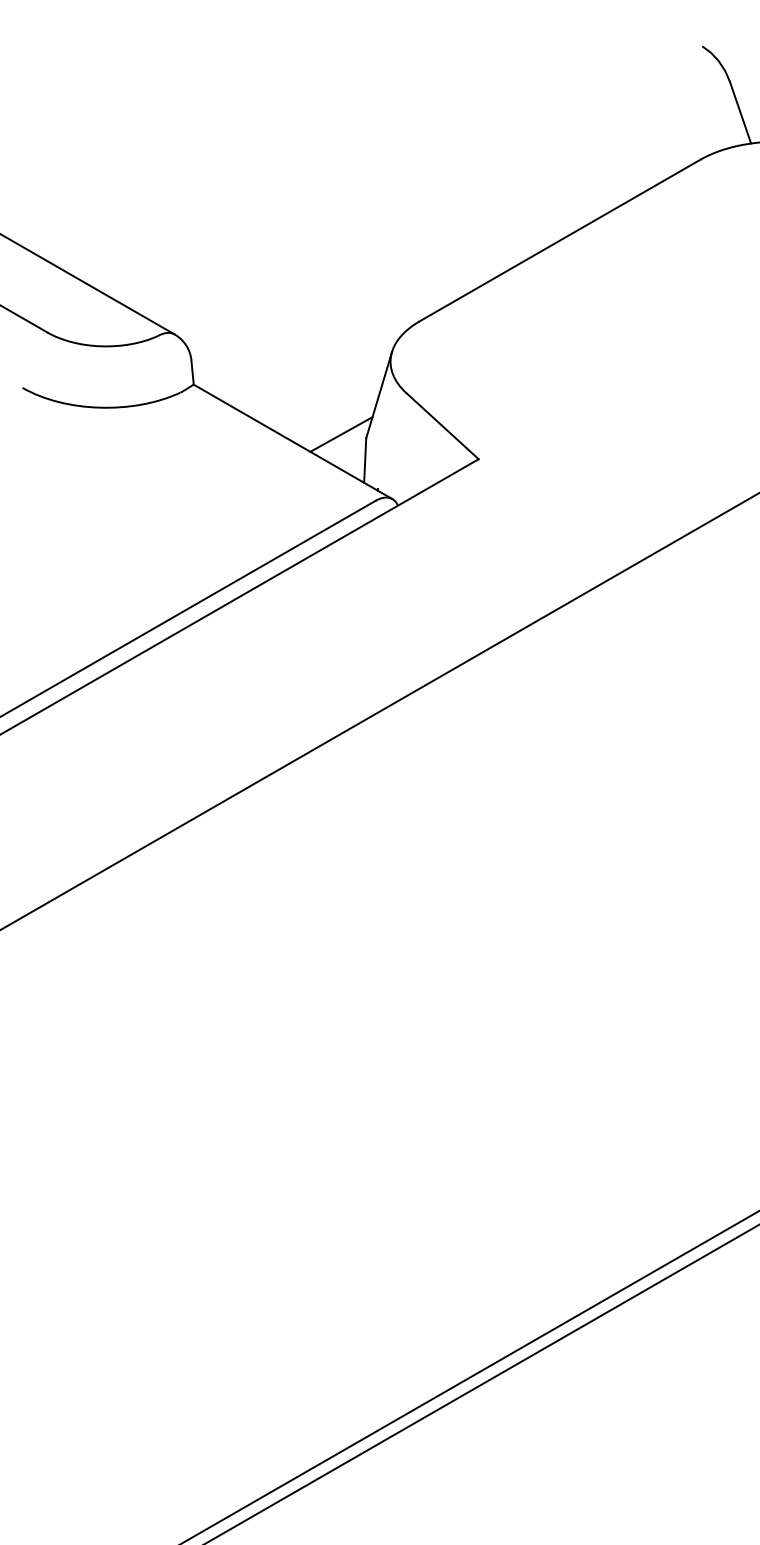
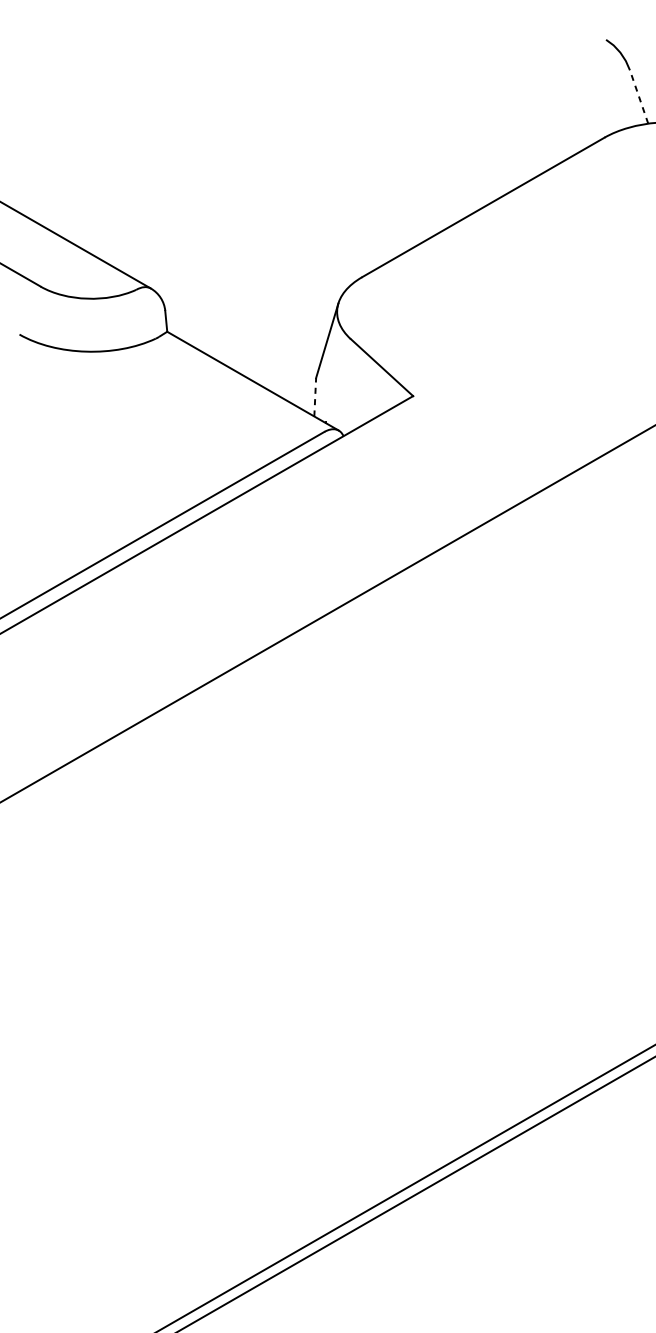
line: (740, 112) -> (639, 96), solid -> dashed
line: (341, 434) -> (294, 374), removed
line: (365, 460) -> (315, 397), solid -> dashed

